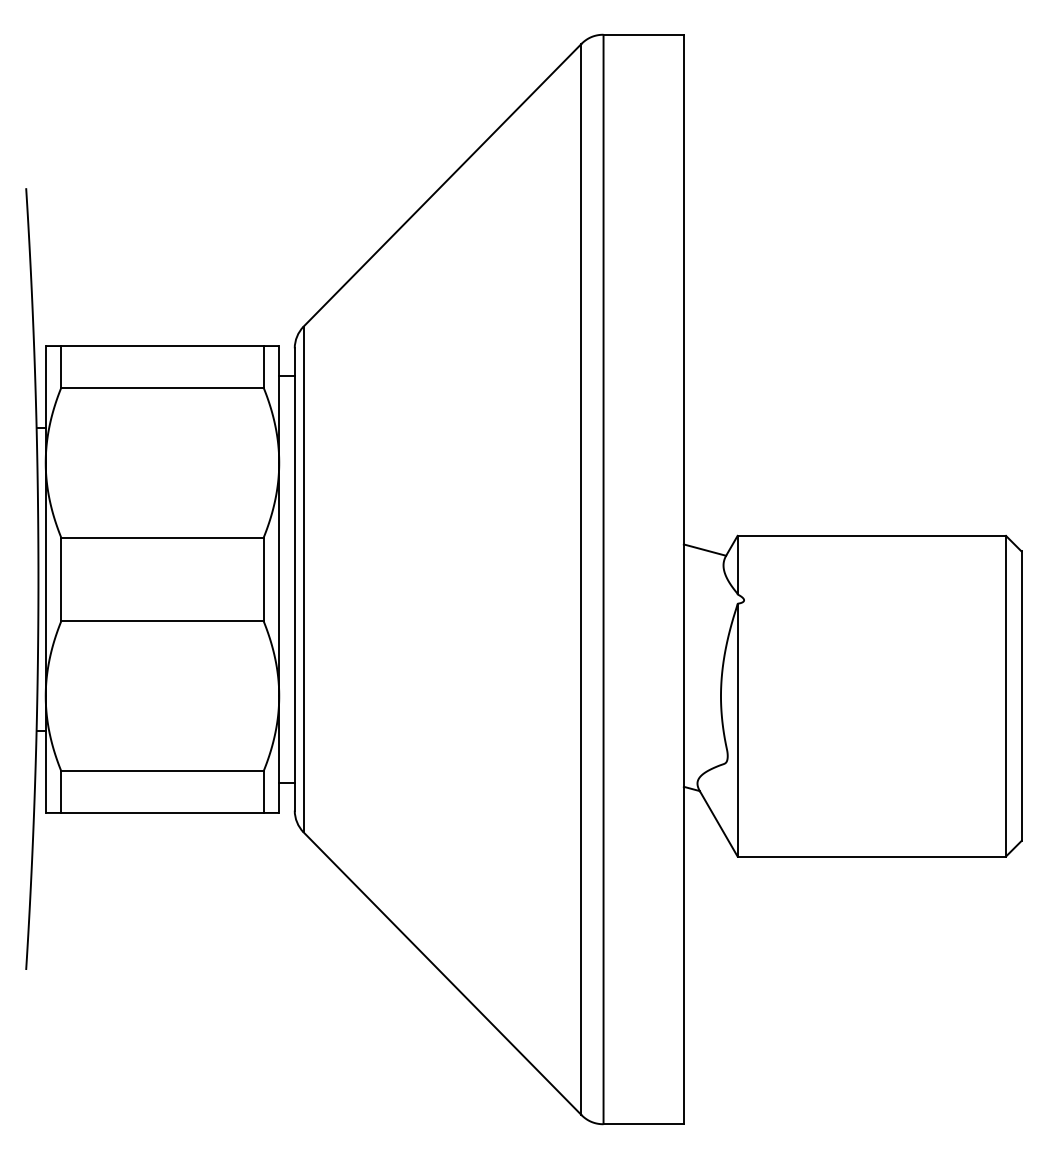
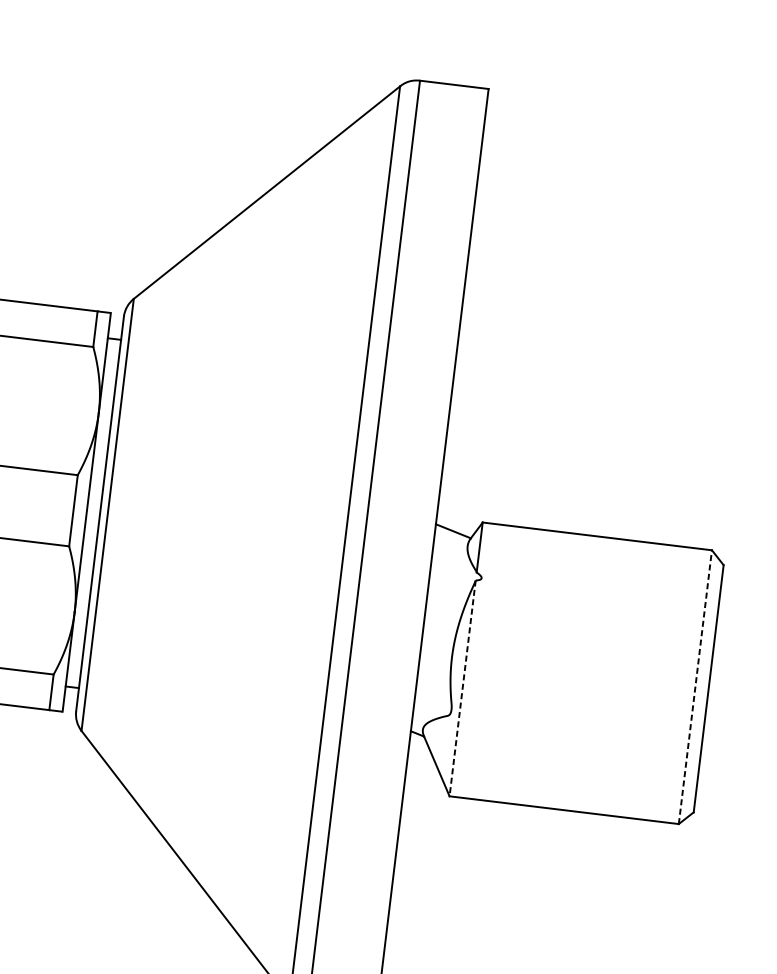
line: (1006, 695) -> (695, 686), solid -> dashed
line: (737, 730) -> (462, 688), solid -> dashed

